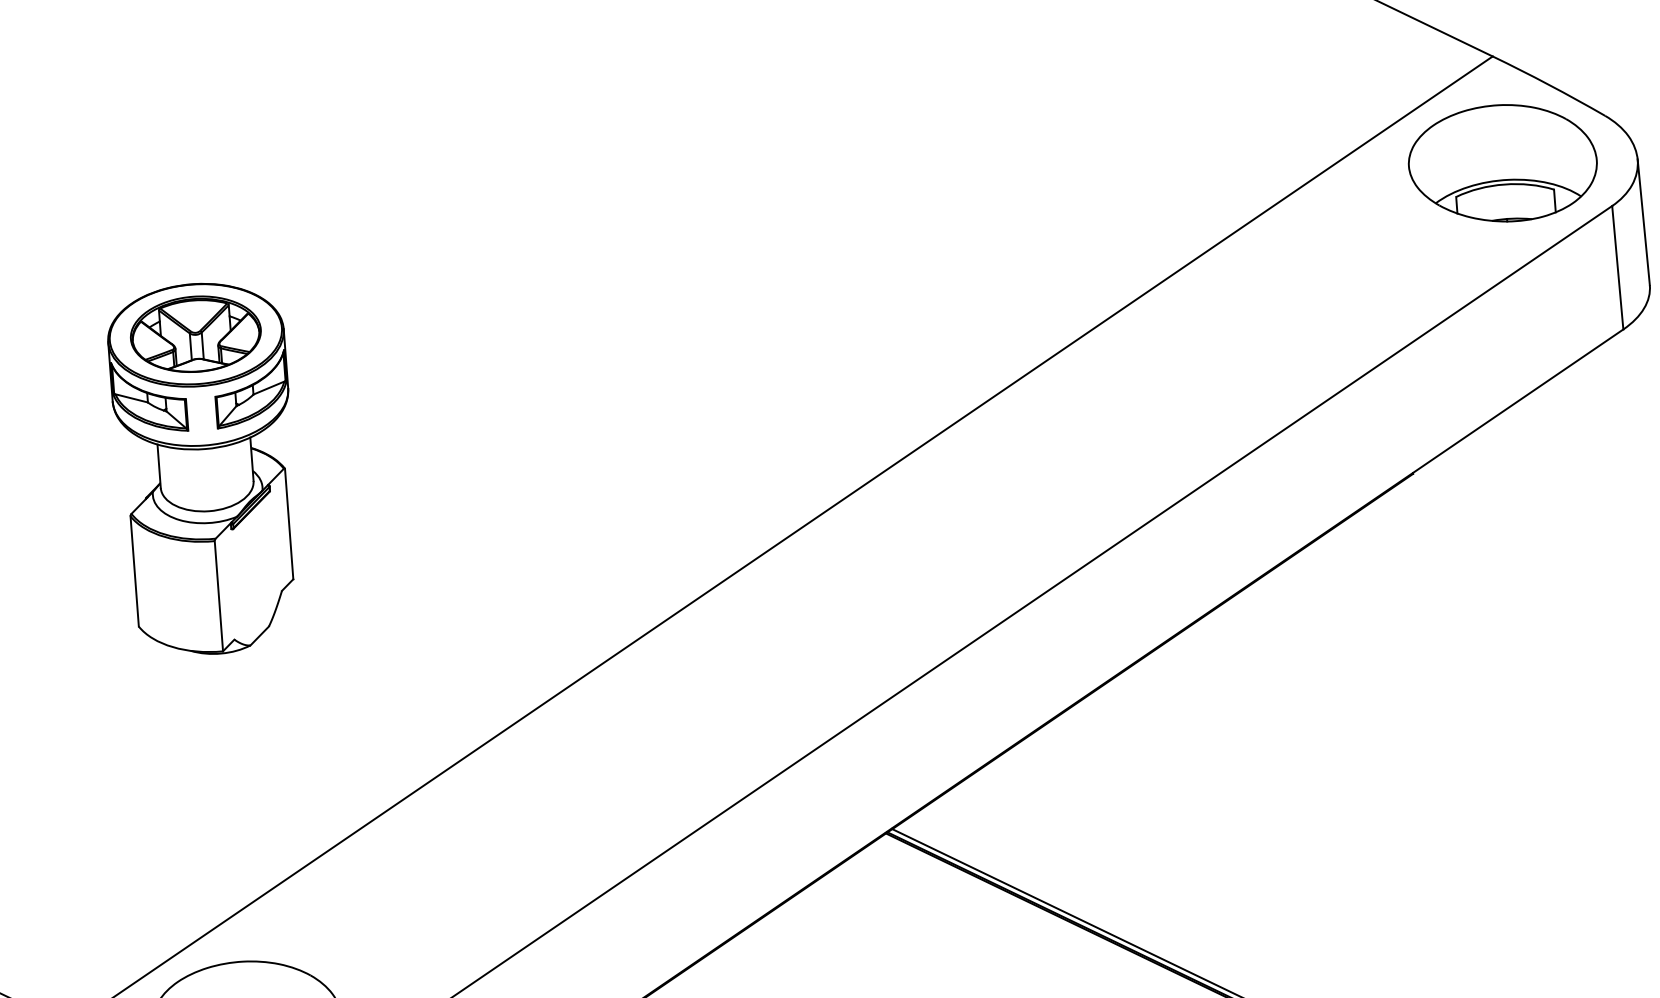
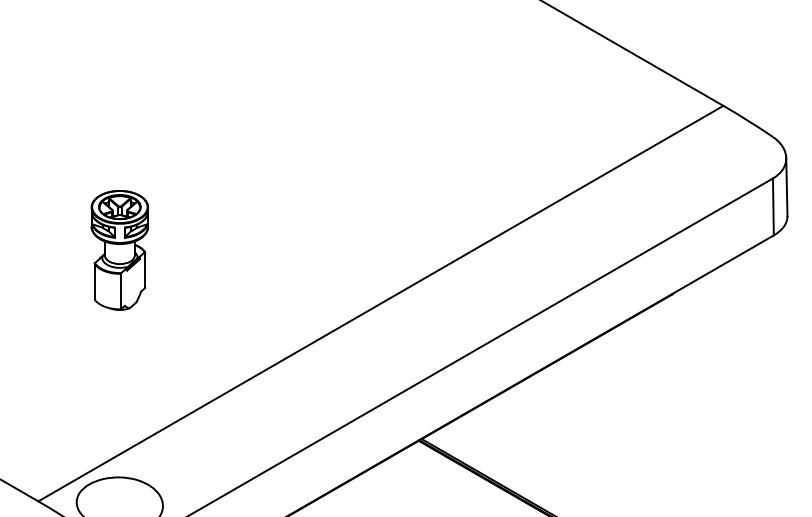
part: (1503, 161) -> (724, 154), removed
part: (205, 469) -> (119, 250), size x0.7

